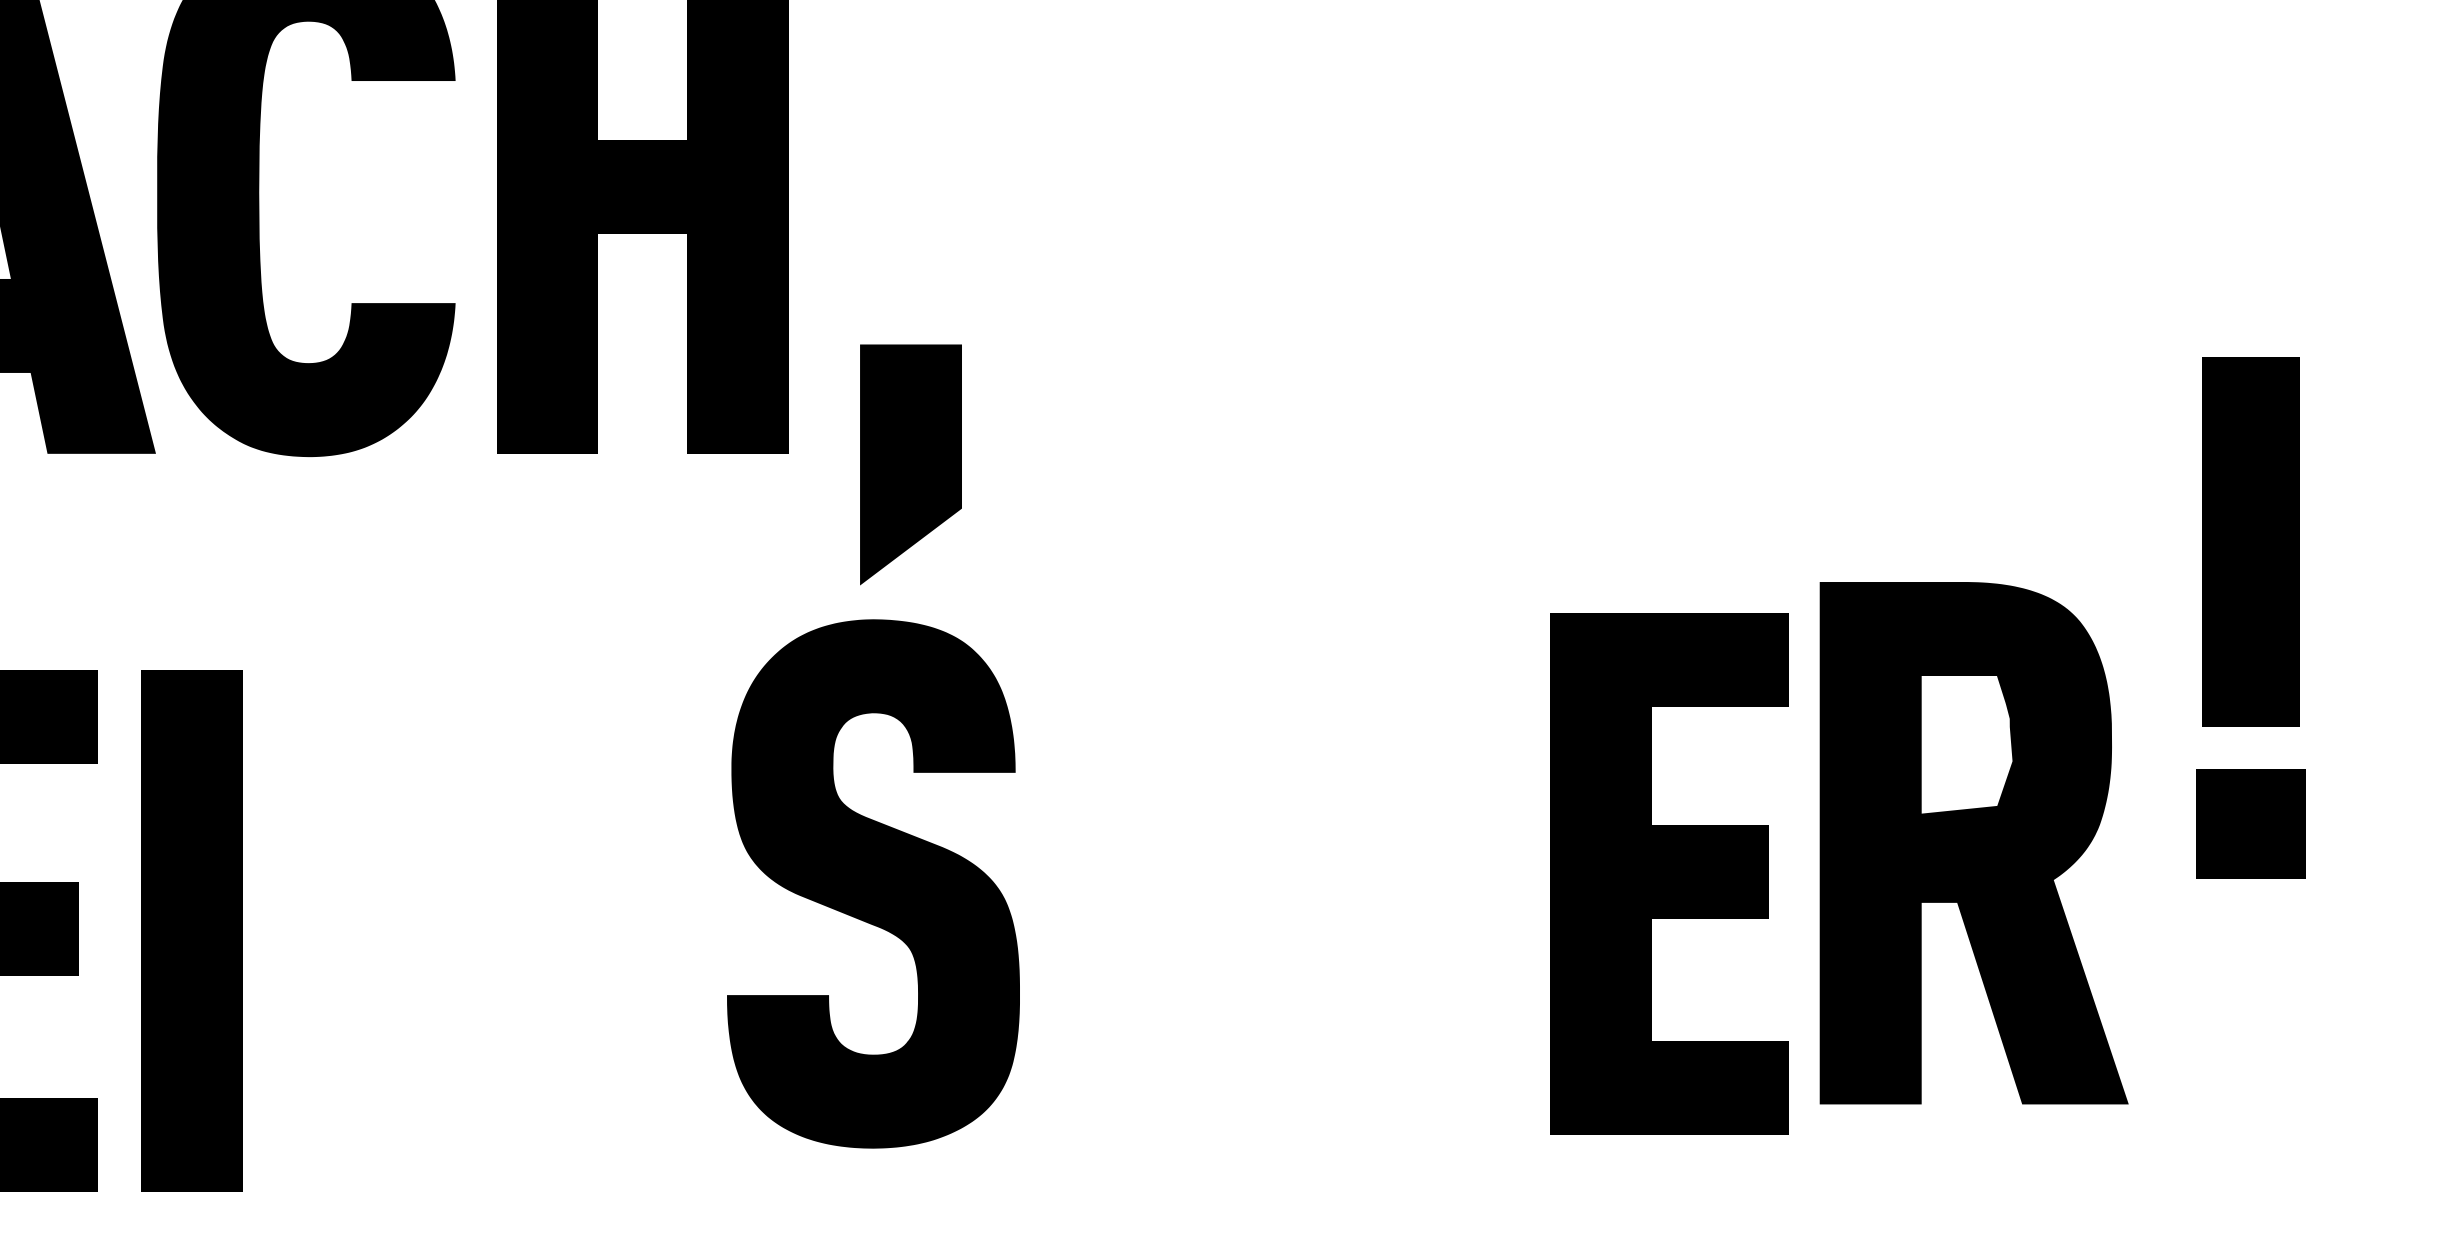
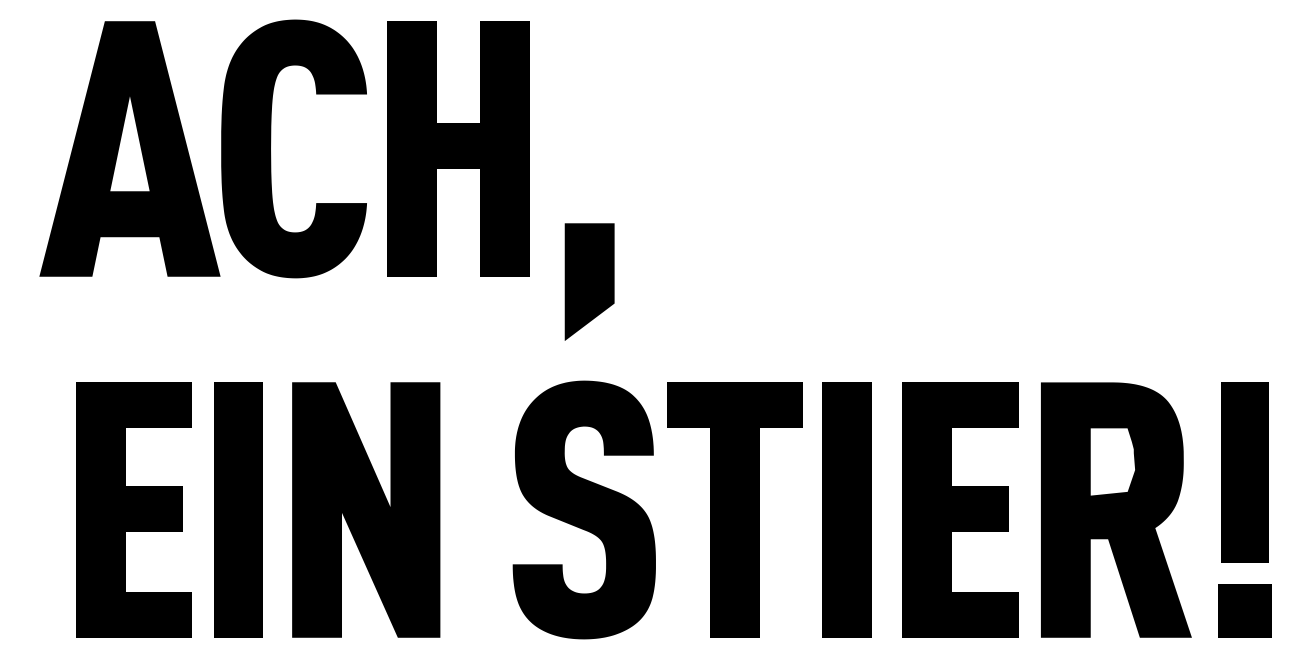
part: (2250, 616) -> (1244, 509), moved
part: (1974, 841) -> (1116, 509), moved
part: (1669, 872) -> (960, 509), moved
part: (871, 882) -> (583, 509), moved
fill: (454, 929) -> (366, 509), added
fill: (1209, 929) -> (735, 509), added
fill: (1438, 929) -> (847, 509), added

